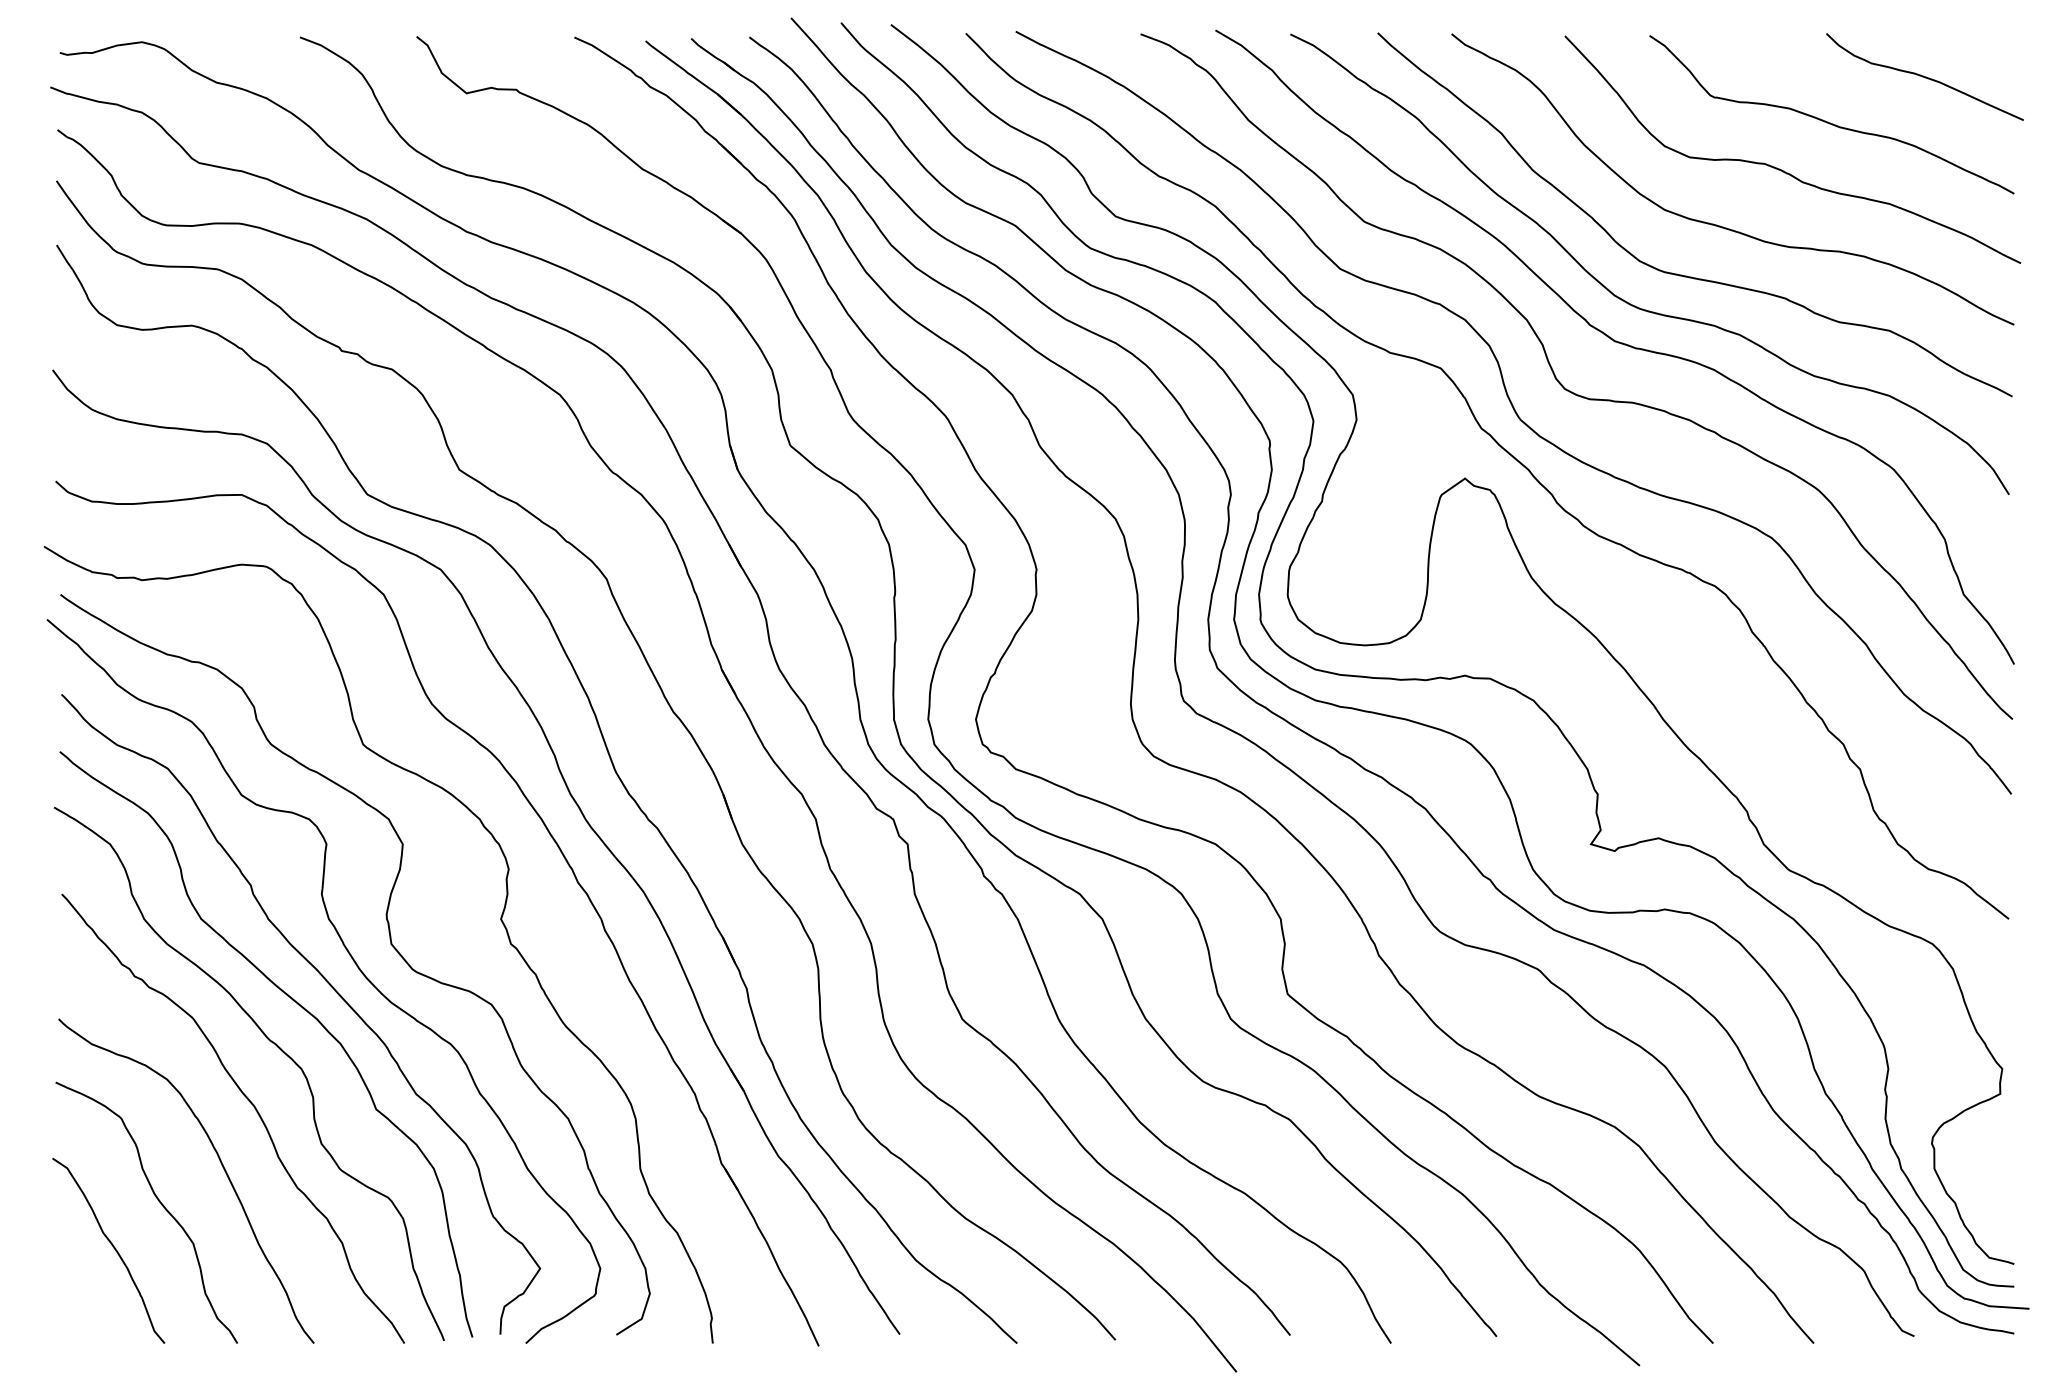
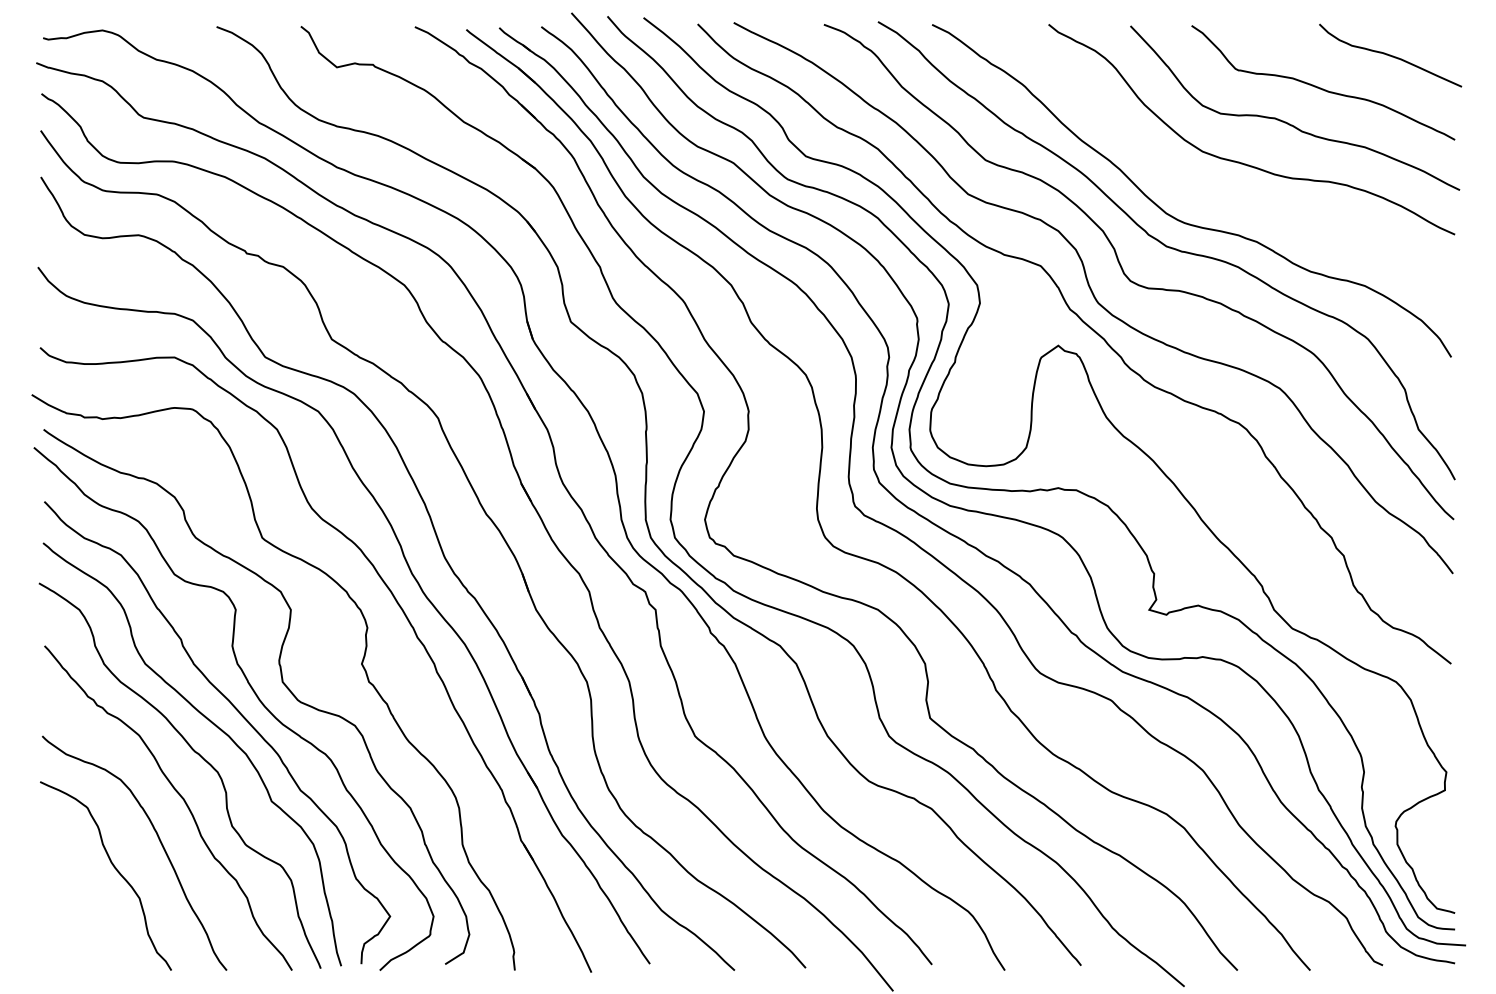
curve: (1679, 273) -> (1213, 197), removed
curve: (111, 1246) -> (80, 900), removed

